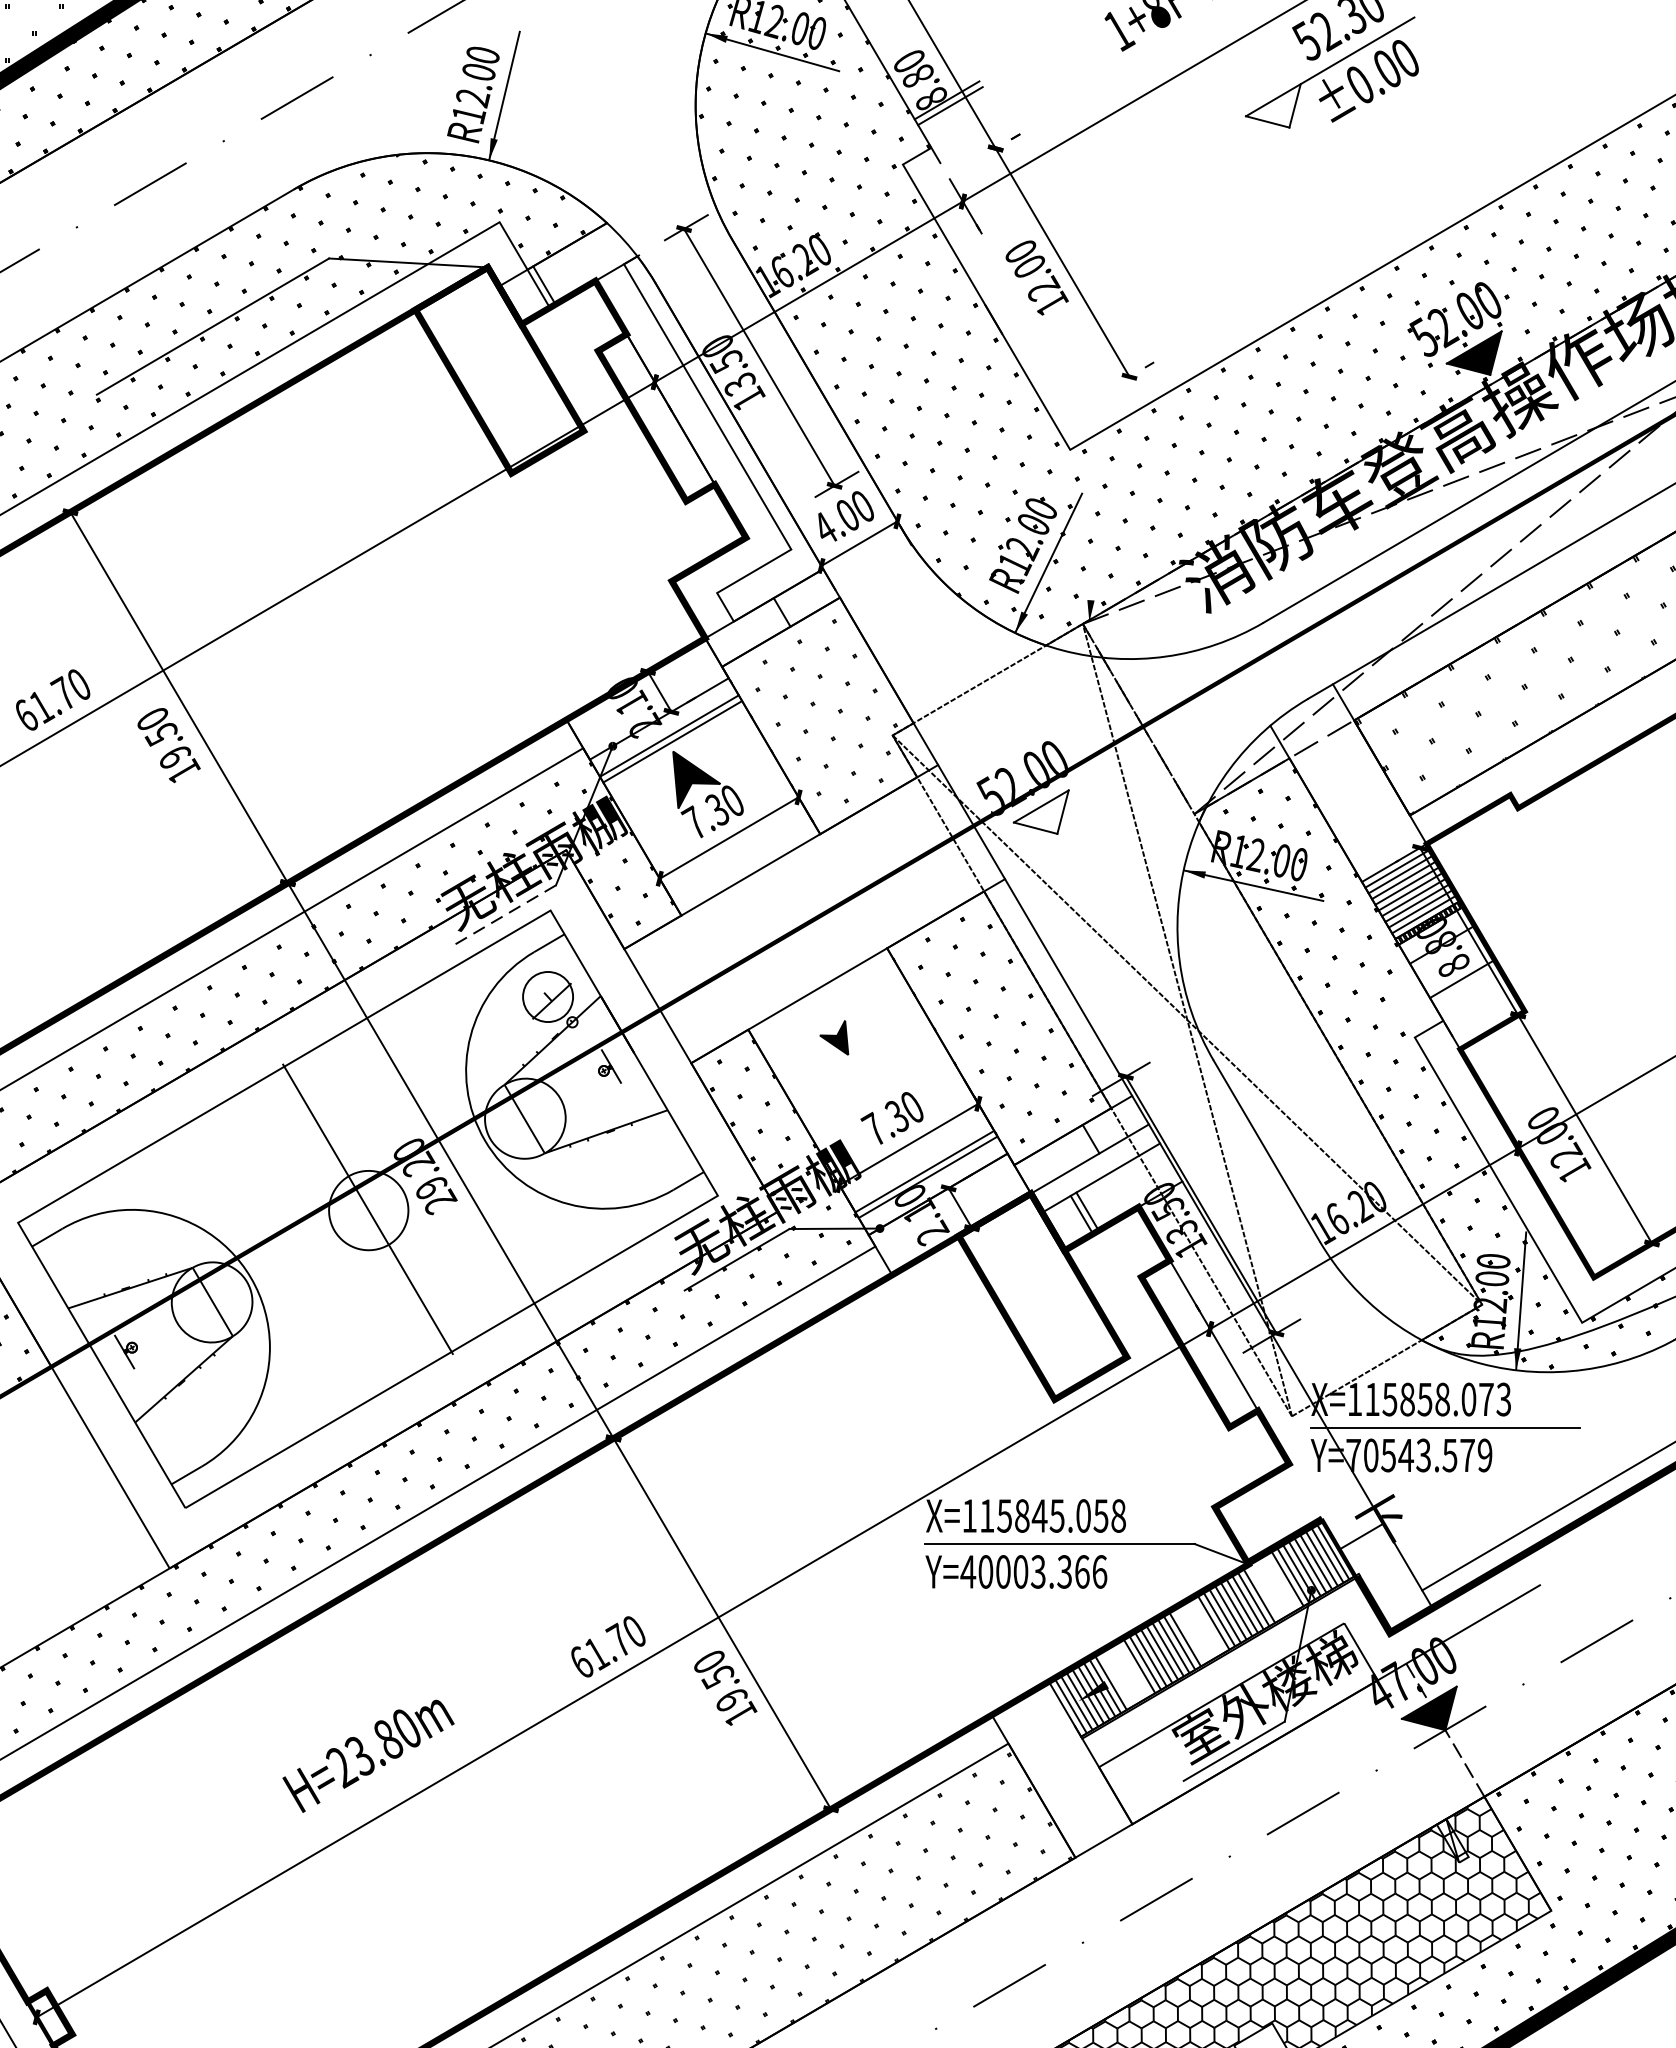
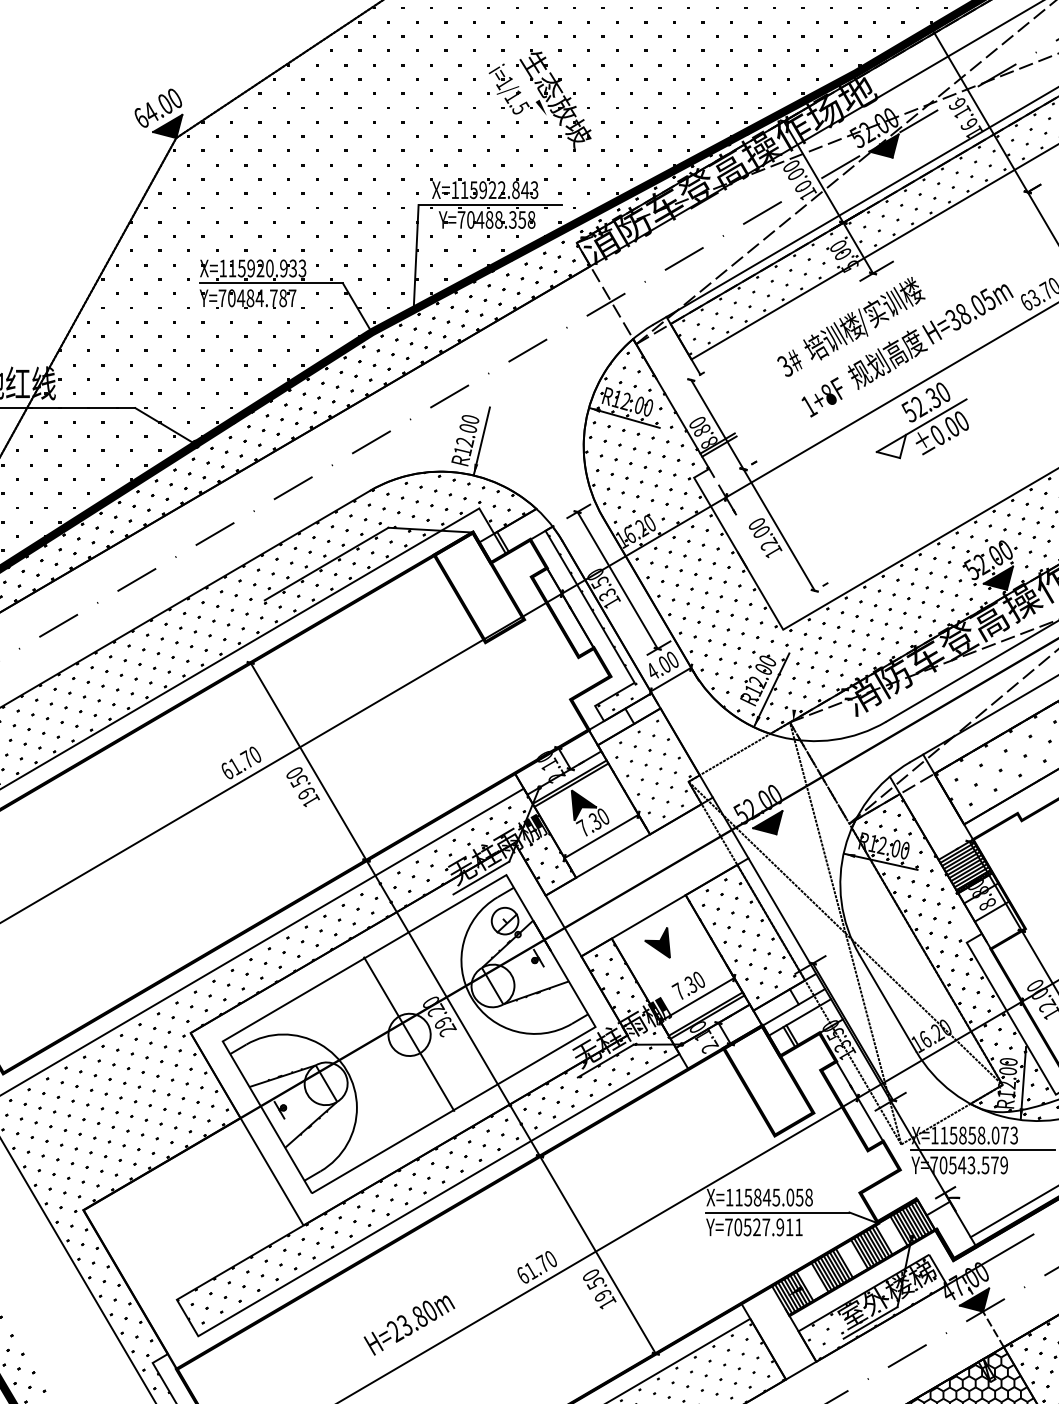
hatch: (712, 436) -> (592, 622), added
fill: (1040, 811) -> (767, 822), added
line: (501, 916) -> (480, 878), dashed -> solid
part: (834, 1037) -> (657, 942), size x1.67
text: (1033, 1572) -> (763, 1227), Y=40003.366 -> Y=70527.911
hatch: (1237, 1726) -> (872, 1309), added

